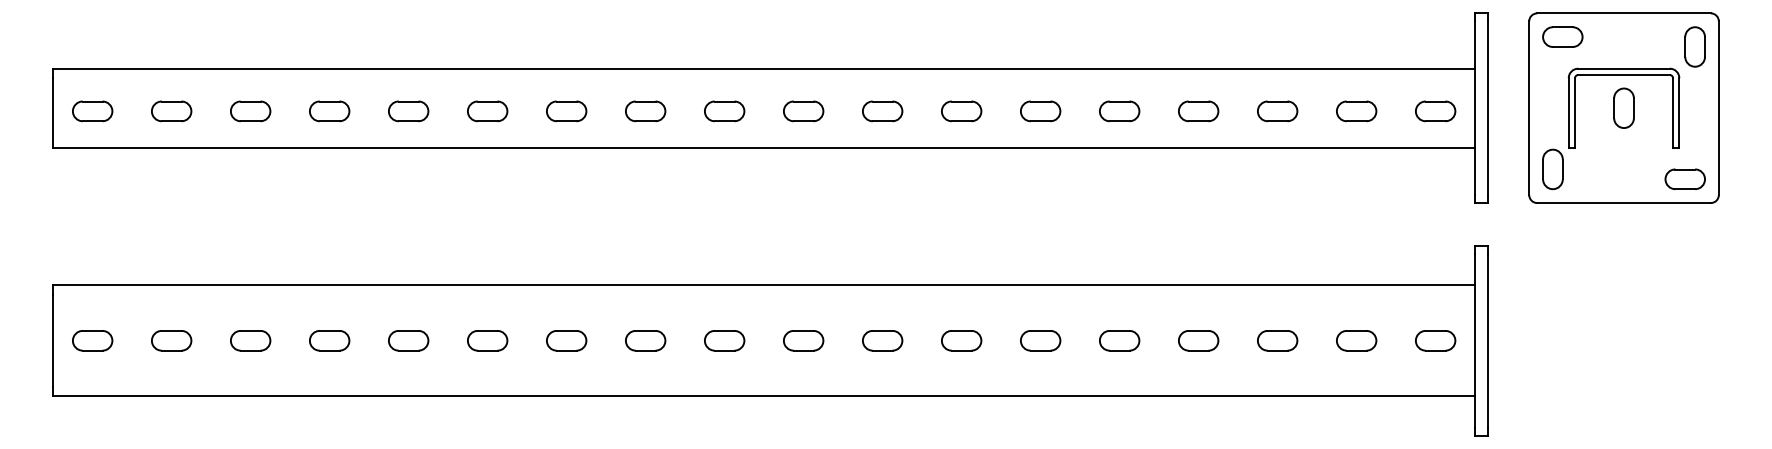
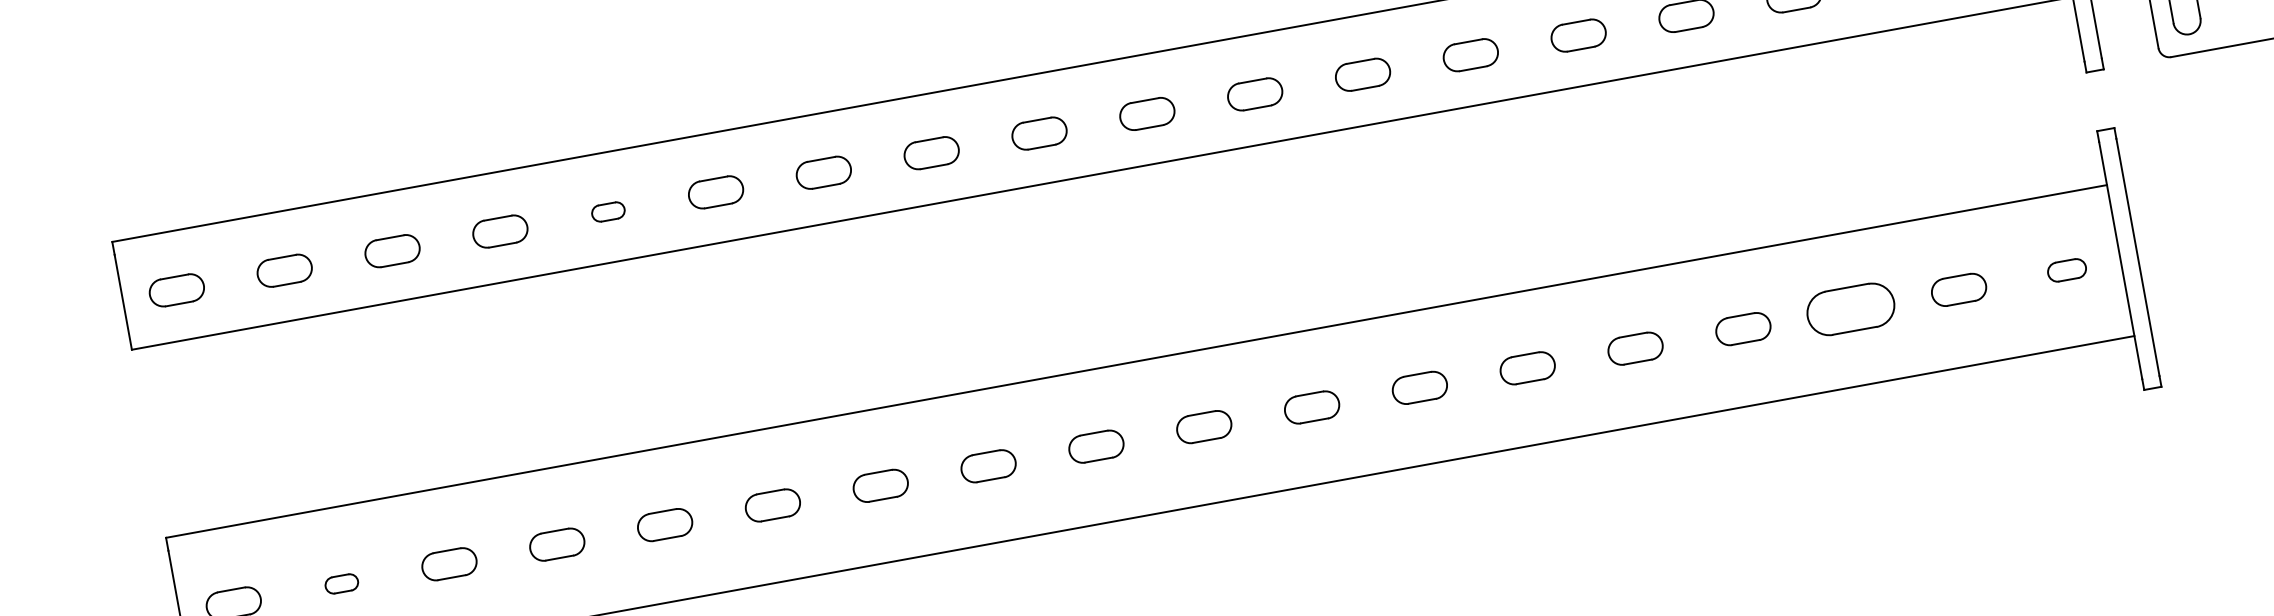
part: (408, 111) -> (608, 212), size x0.6
part: (171, 340) -> (341, 583), size x0.6
part: (1277, 340) -> (1850, 309), size x1.6
part: (1435, 340) -> (2066, 269), size x0.7

